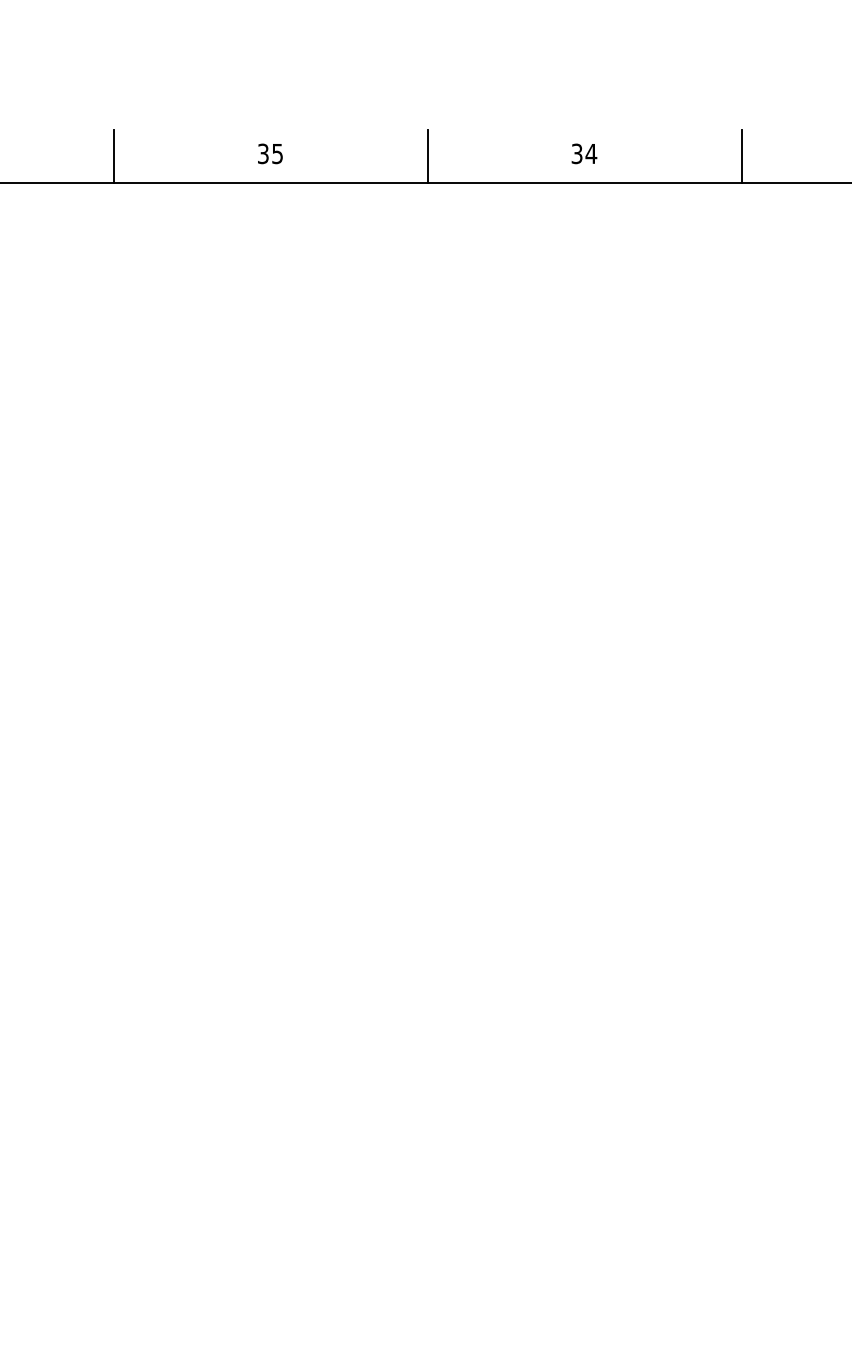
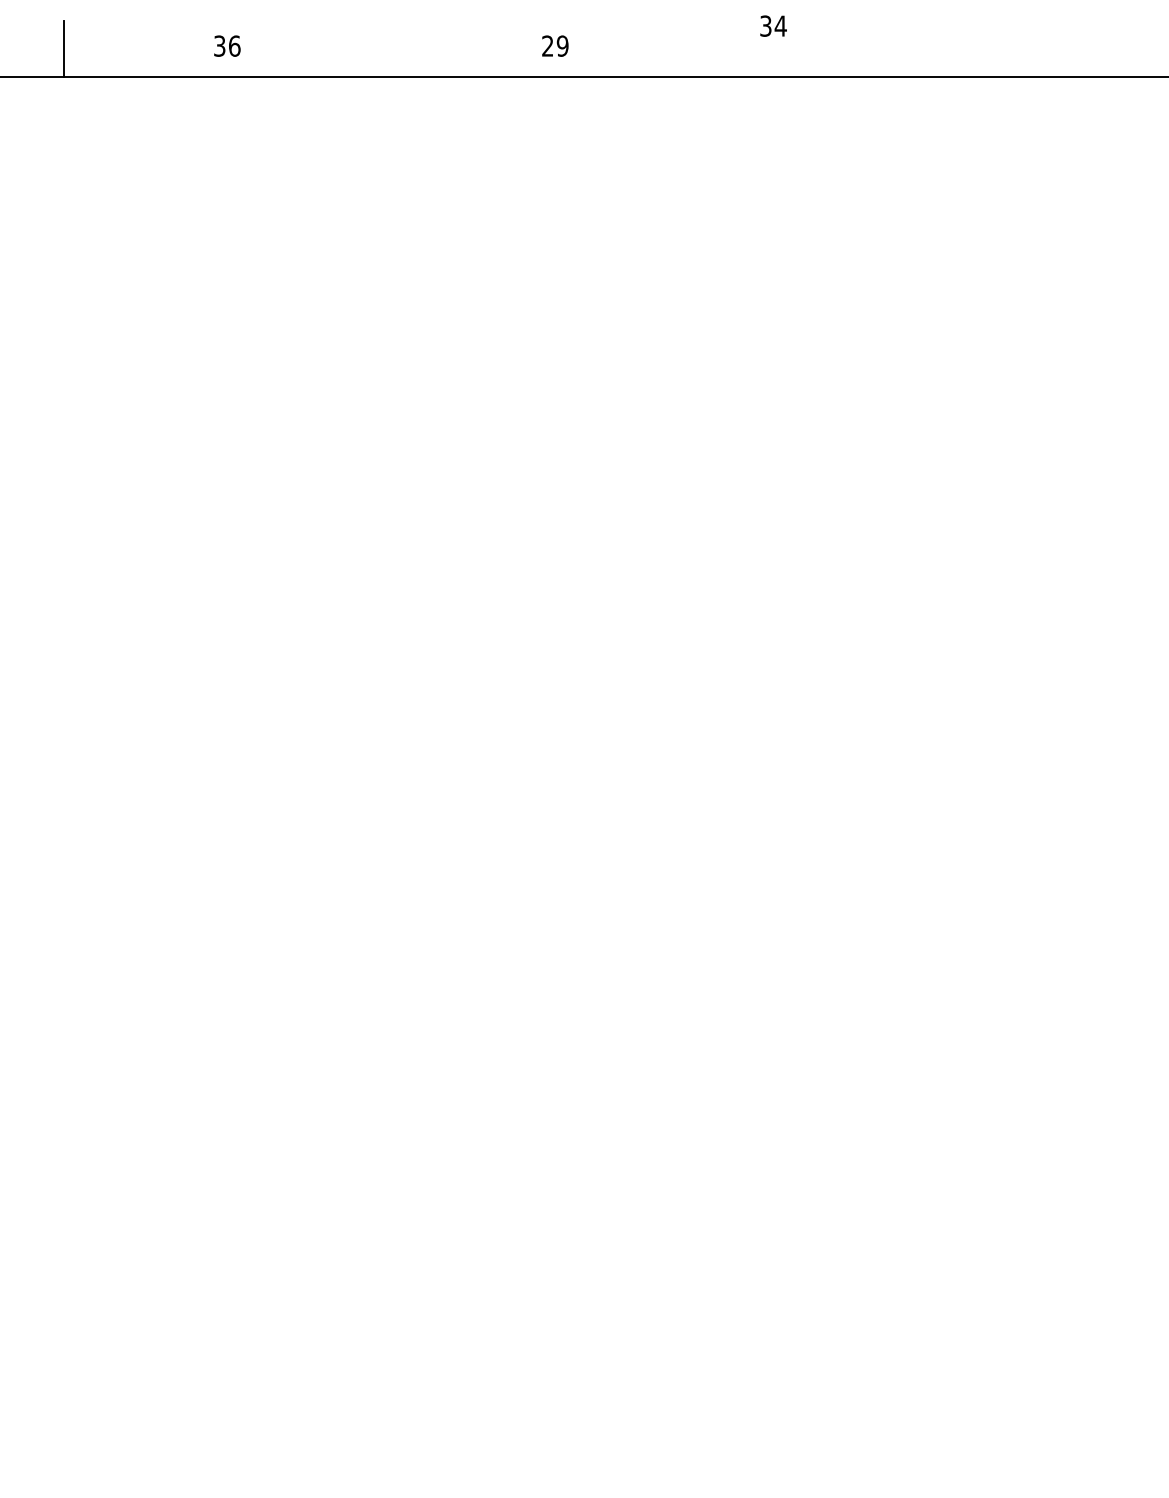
text: (270, 153) -> (555, 45), 35 -> 29
text: (584, 153) -> (773, 25), moved
line: (113, 156) -> (391, 48), removed
line: (427, 156) -> (719, 48), removed
line: (741, 156) -> (1047, 48), removed

